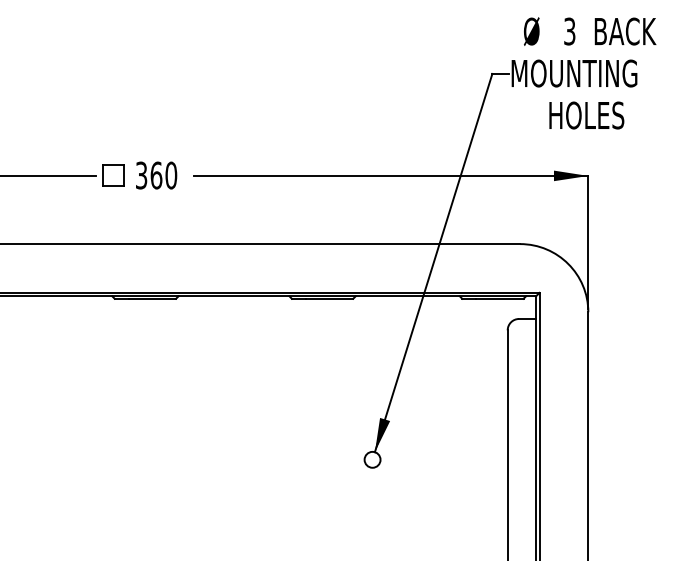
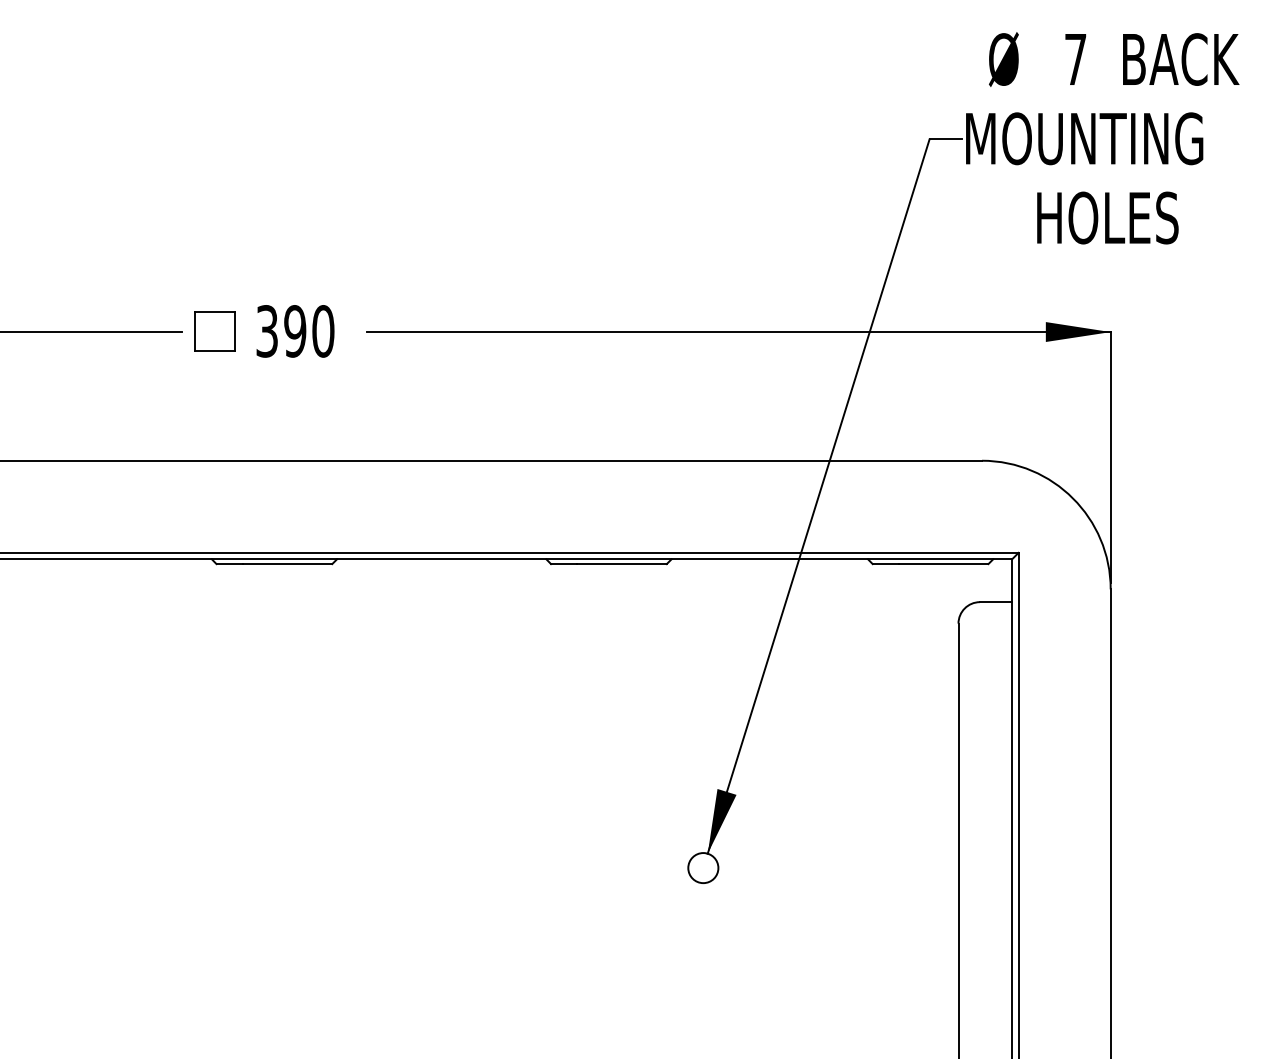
text: (569, 31) -> (1075, 59), 3 -> 7
text: (156, 175) -> (295, 331), 360 -> 390

